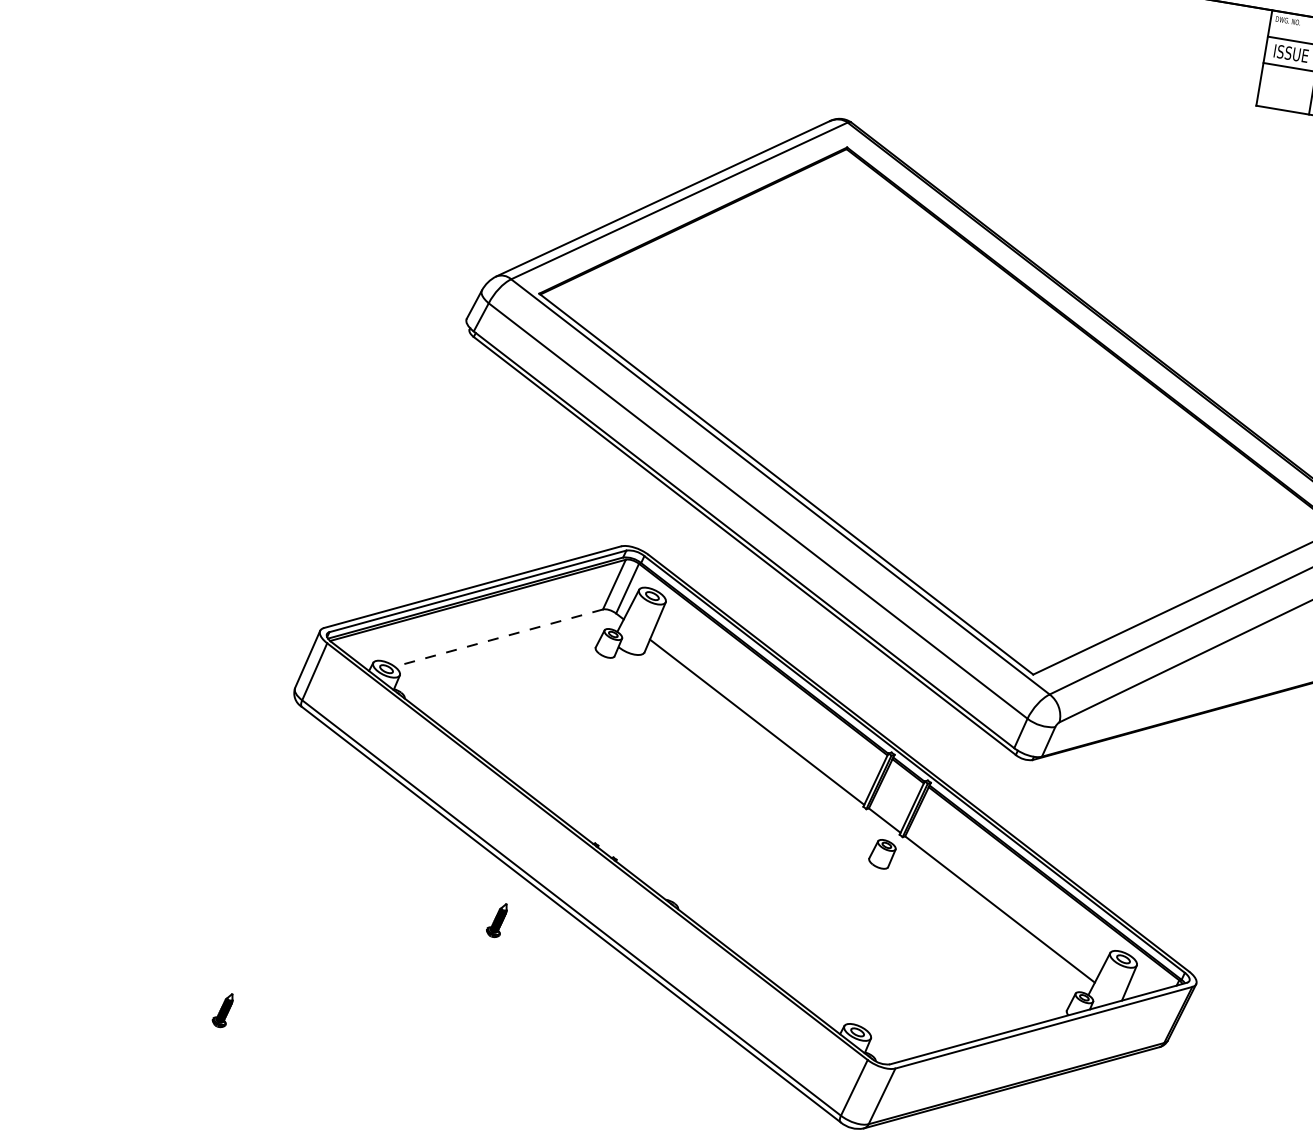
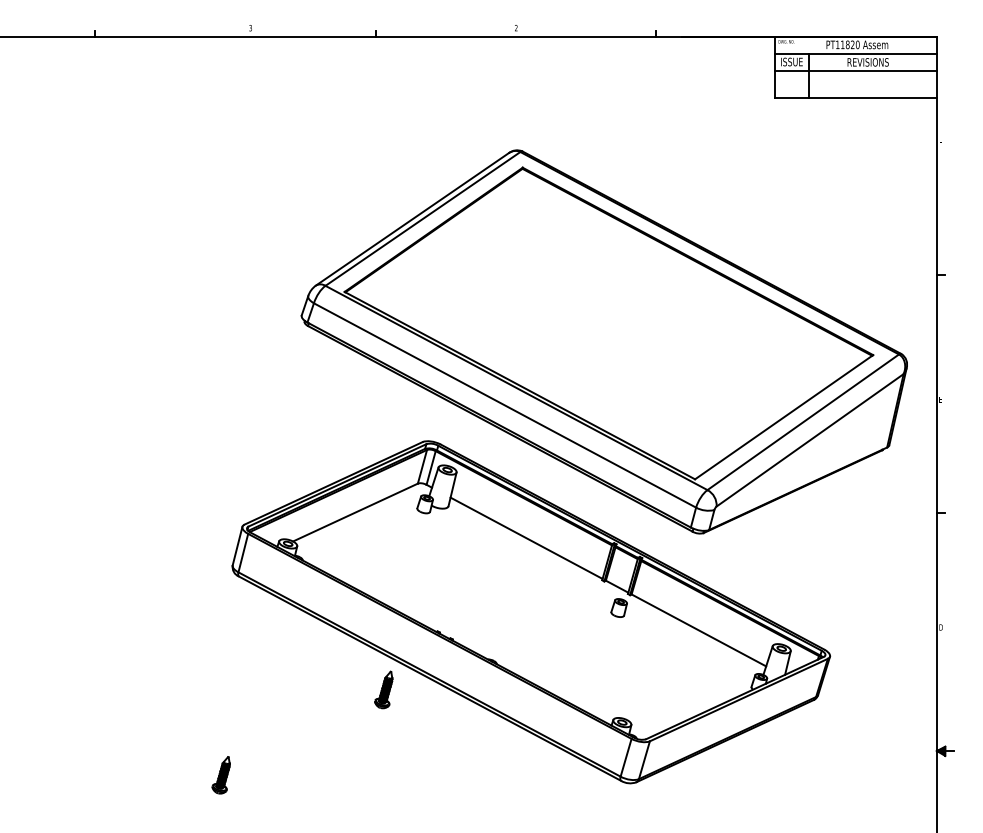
line: (498, 637) -> (355, 512), dashed -> solid
part: (496, 919) -> (383, 689), size x1.67
part: (221, 1010) -> (220, 775), size x1.67

